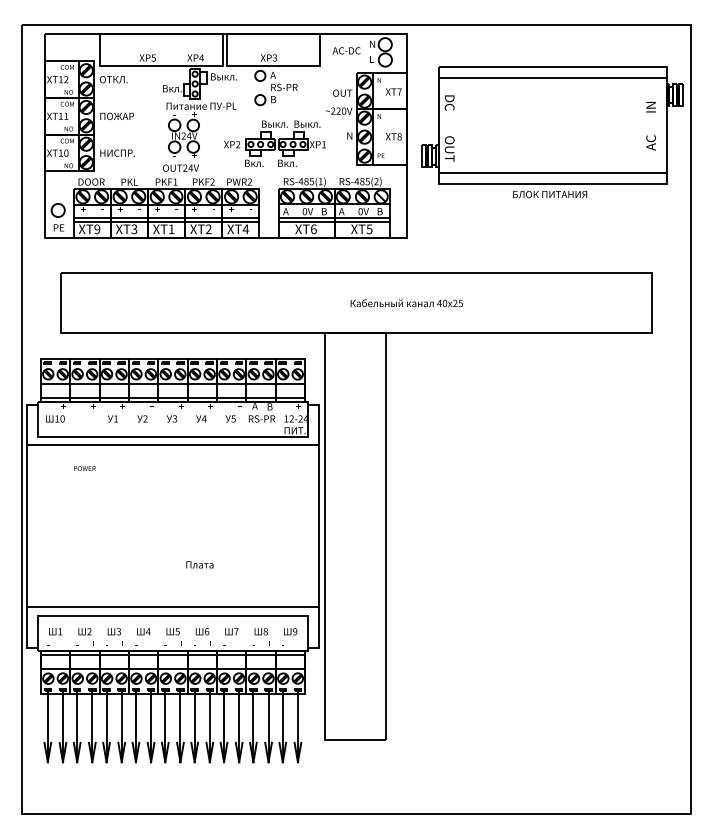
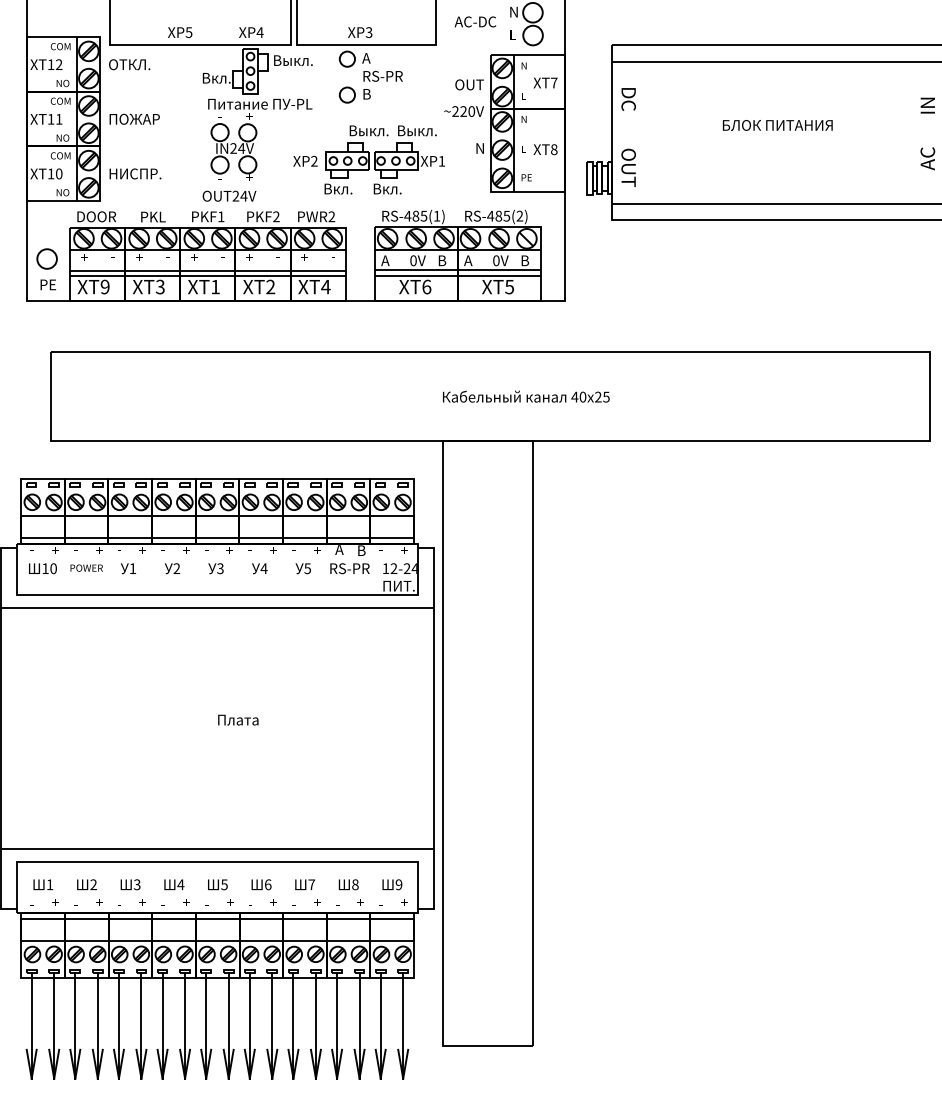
text: (550, 194) -> (778, 125), moved
text: (406, 303) -> (525, 397), moved
text: (84, 468) -> (86, 568), moved
text: (199, 564) -> (237, 719), moved

